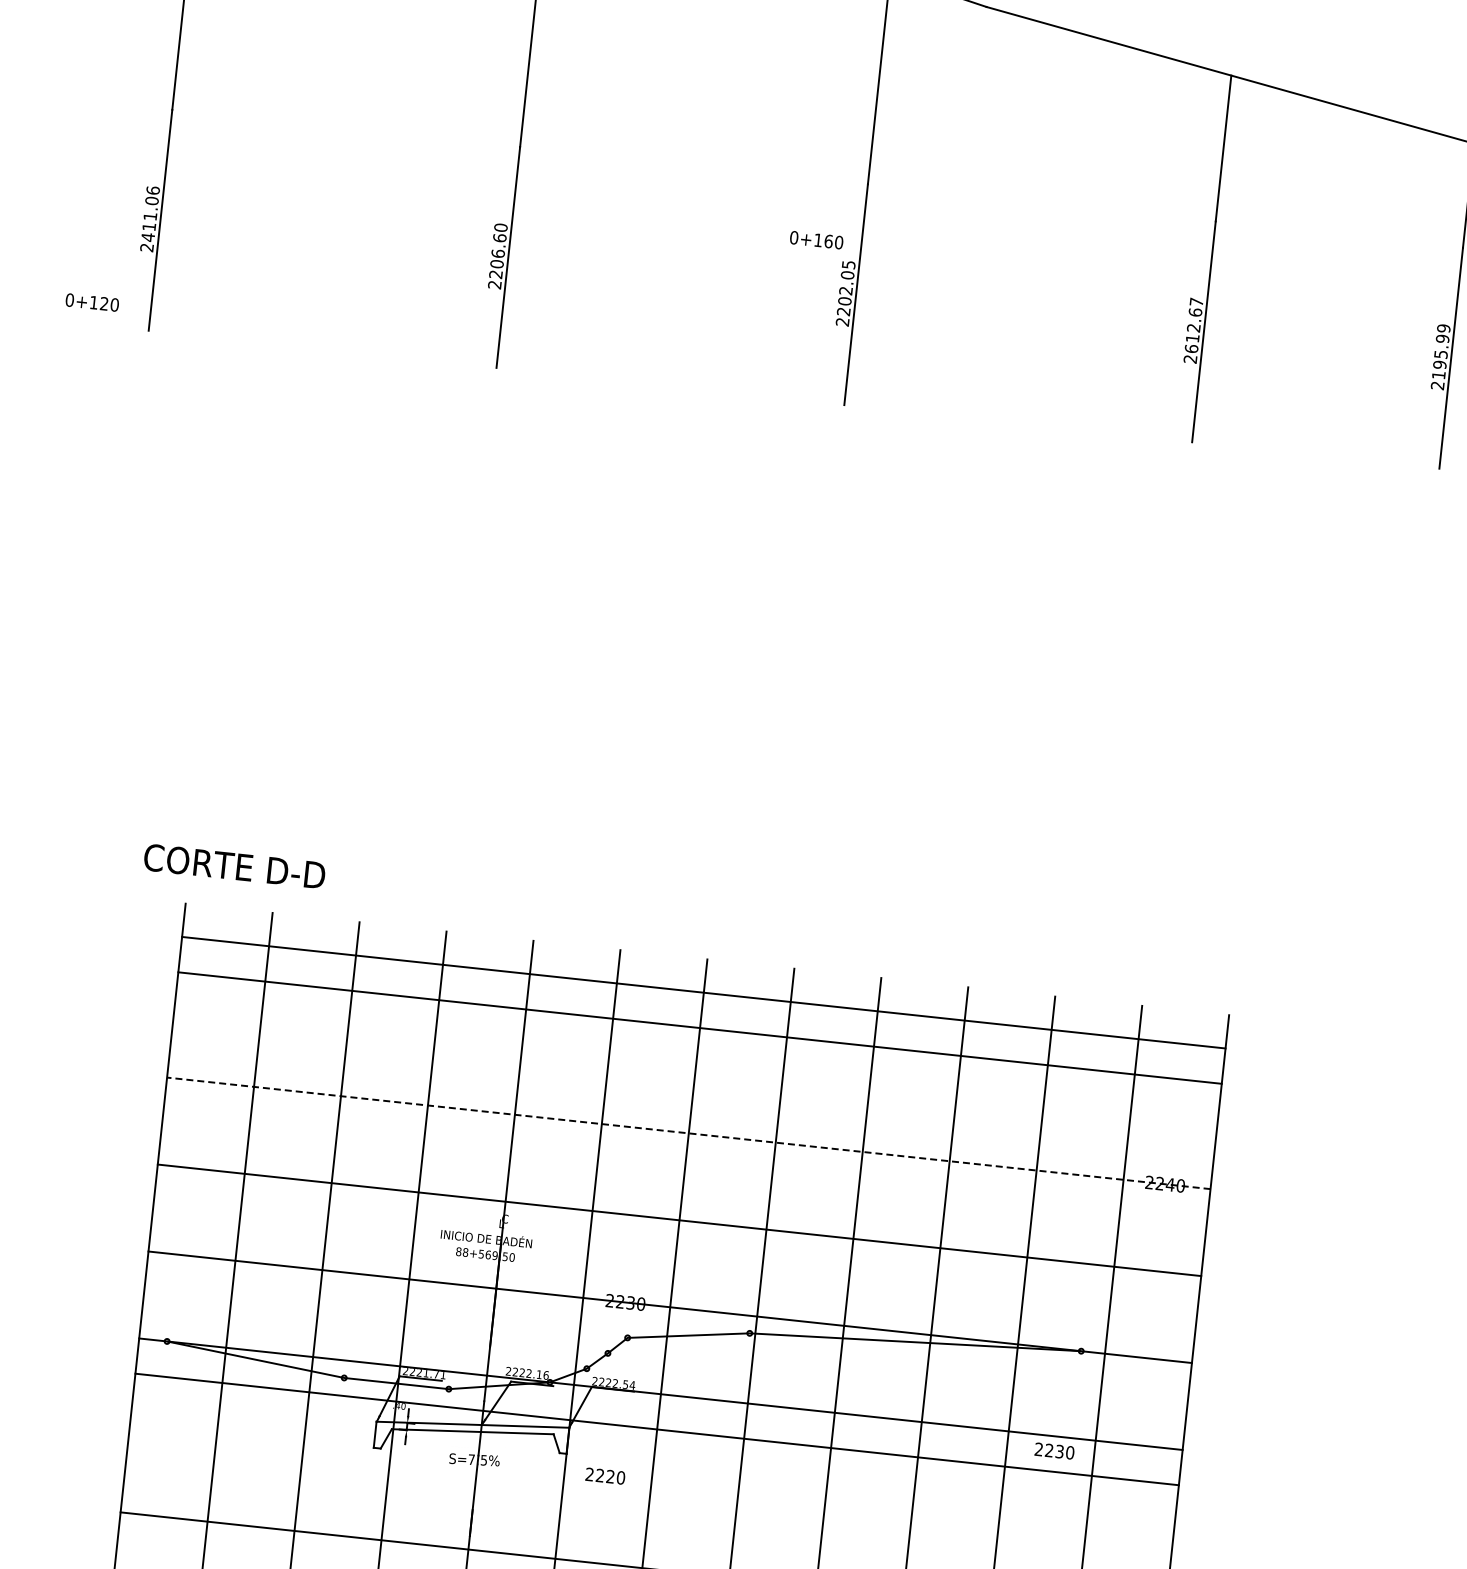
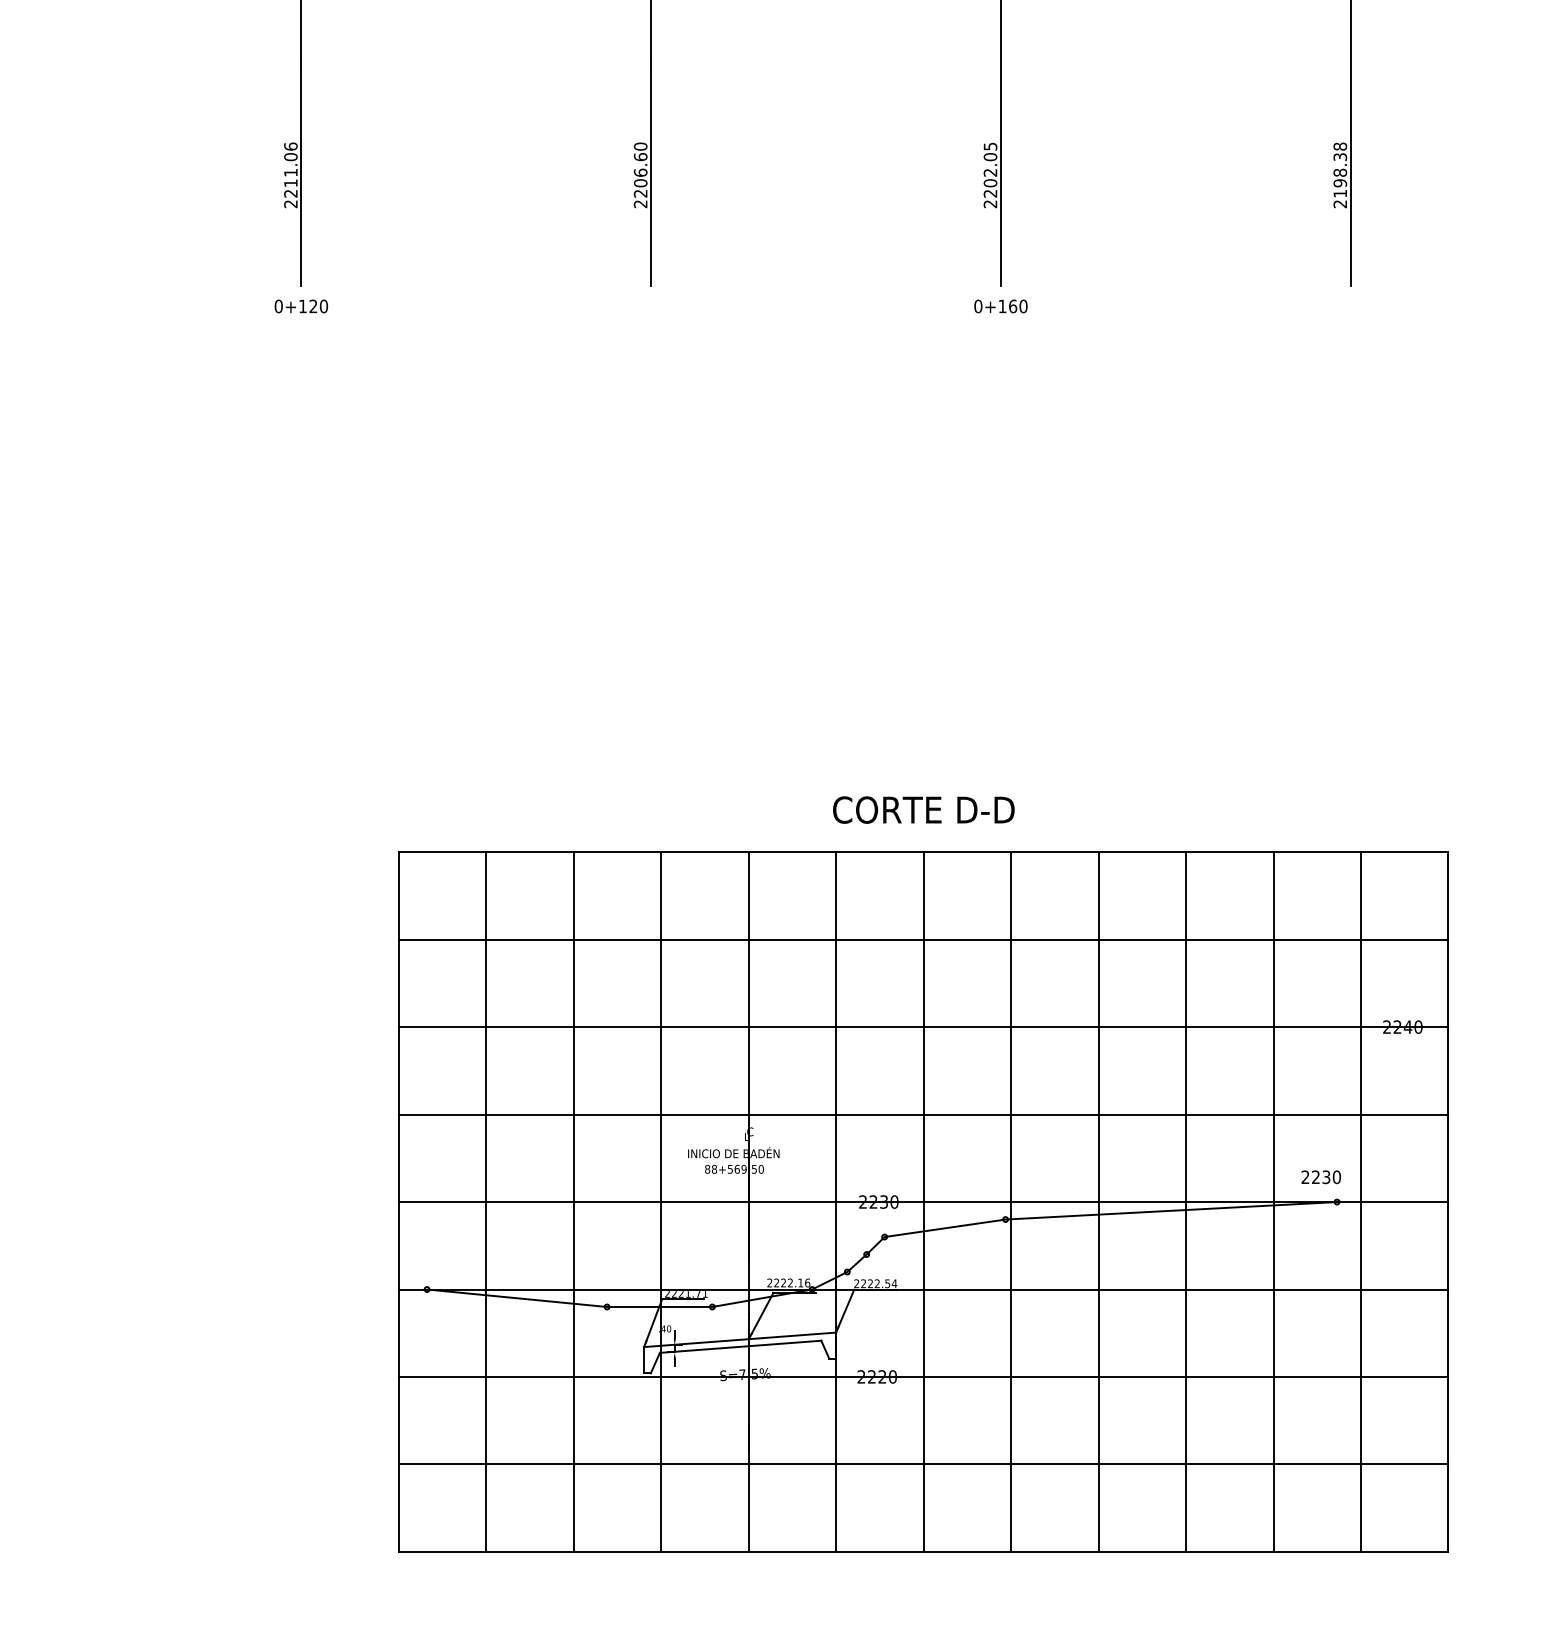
text: (147, 237) -> (290, 193), 2411.06 -> 2211.06
text: (816, 240) -> (1000, 306), moved
text: (91, 302) -> (300, 306), moved
text: (1194, 324) -> (1340, 169), 2612.67 -> 2198.38
text: (234, 865) -> (923, 809), moved
line: (703, 992) -> (923, 939), moved
line: (699, 1028) -> (923, 852), moved
line: (688, 1133) -> (923, 1027), dashed -> solid
line: (656, 1428) -> (923, 1376), moved
text: (1053, 1451) -> (1320, 1177), moved

